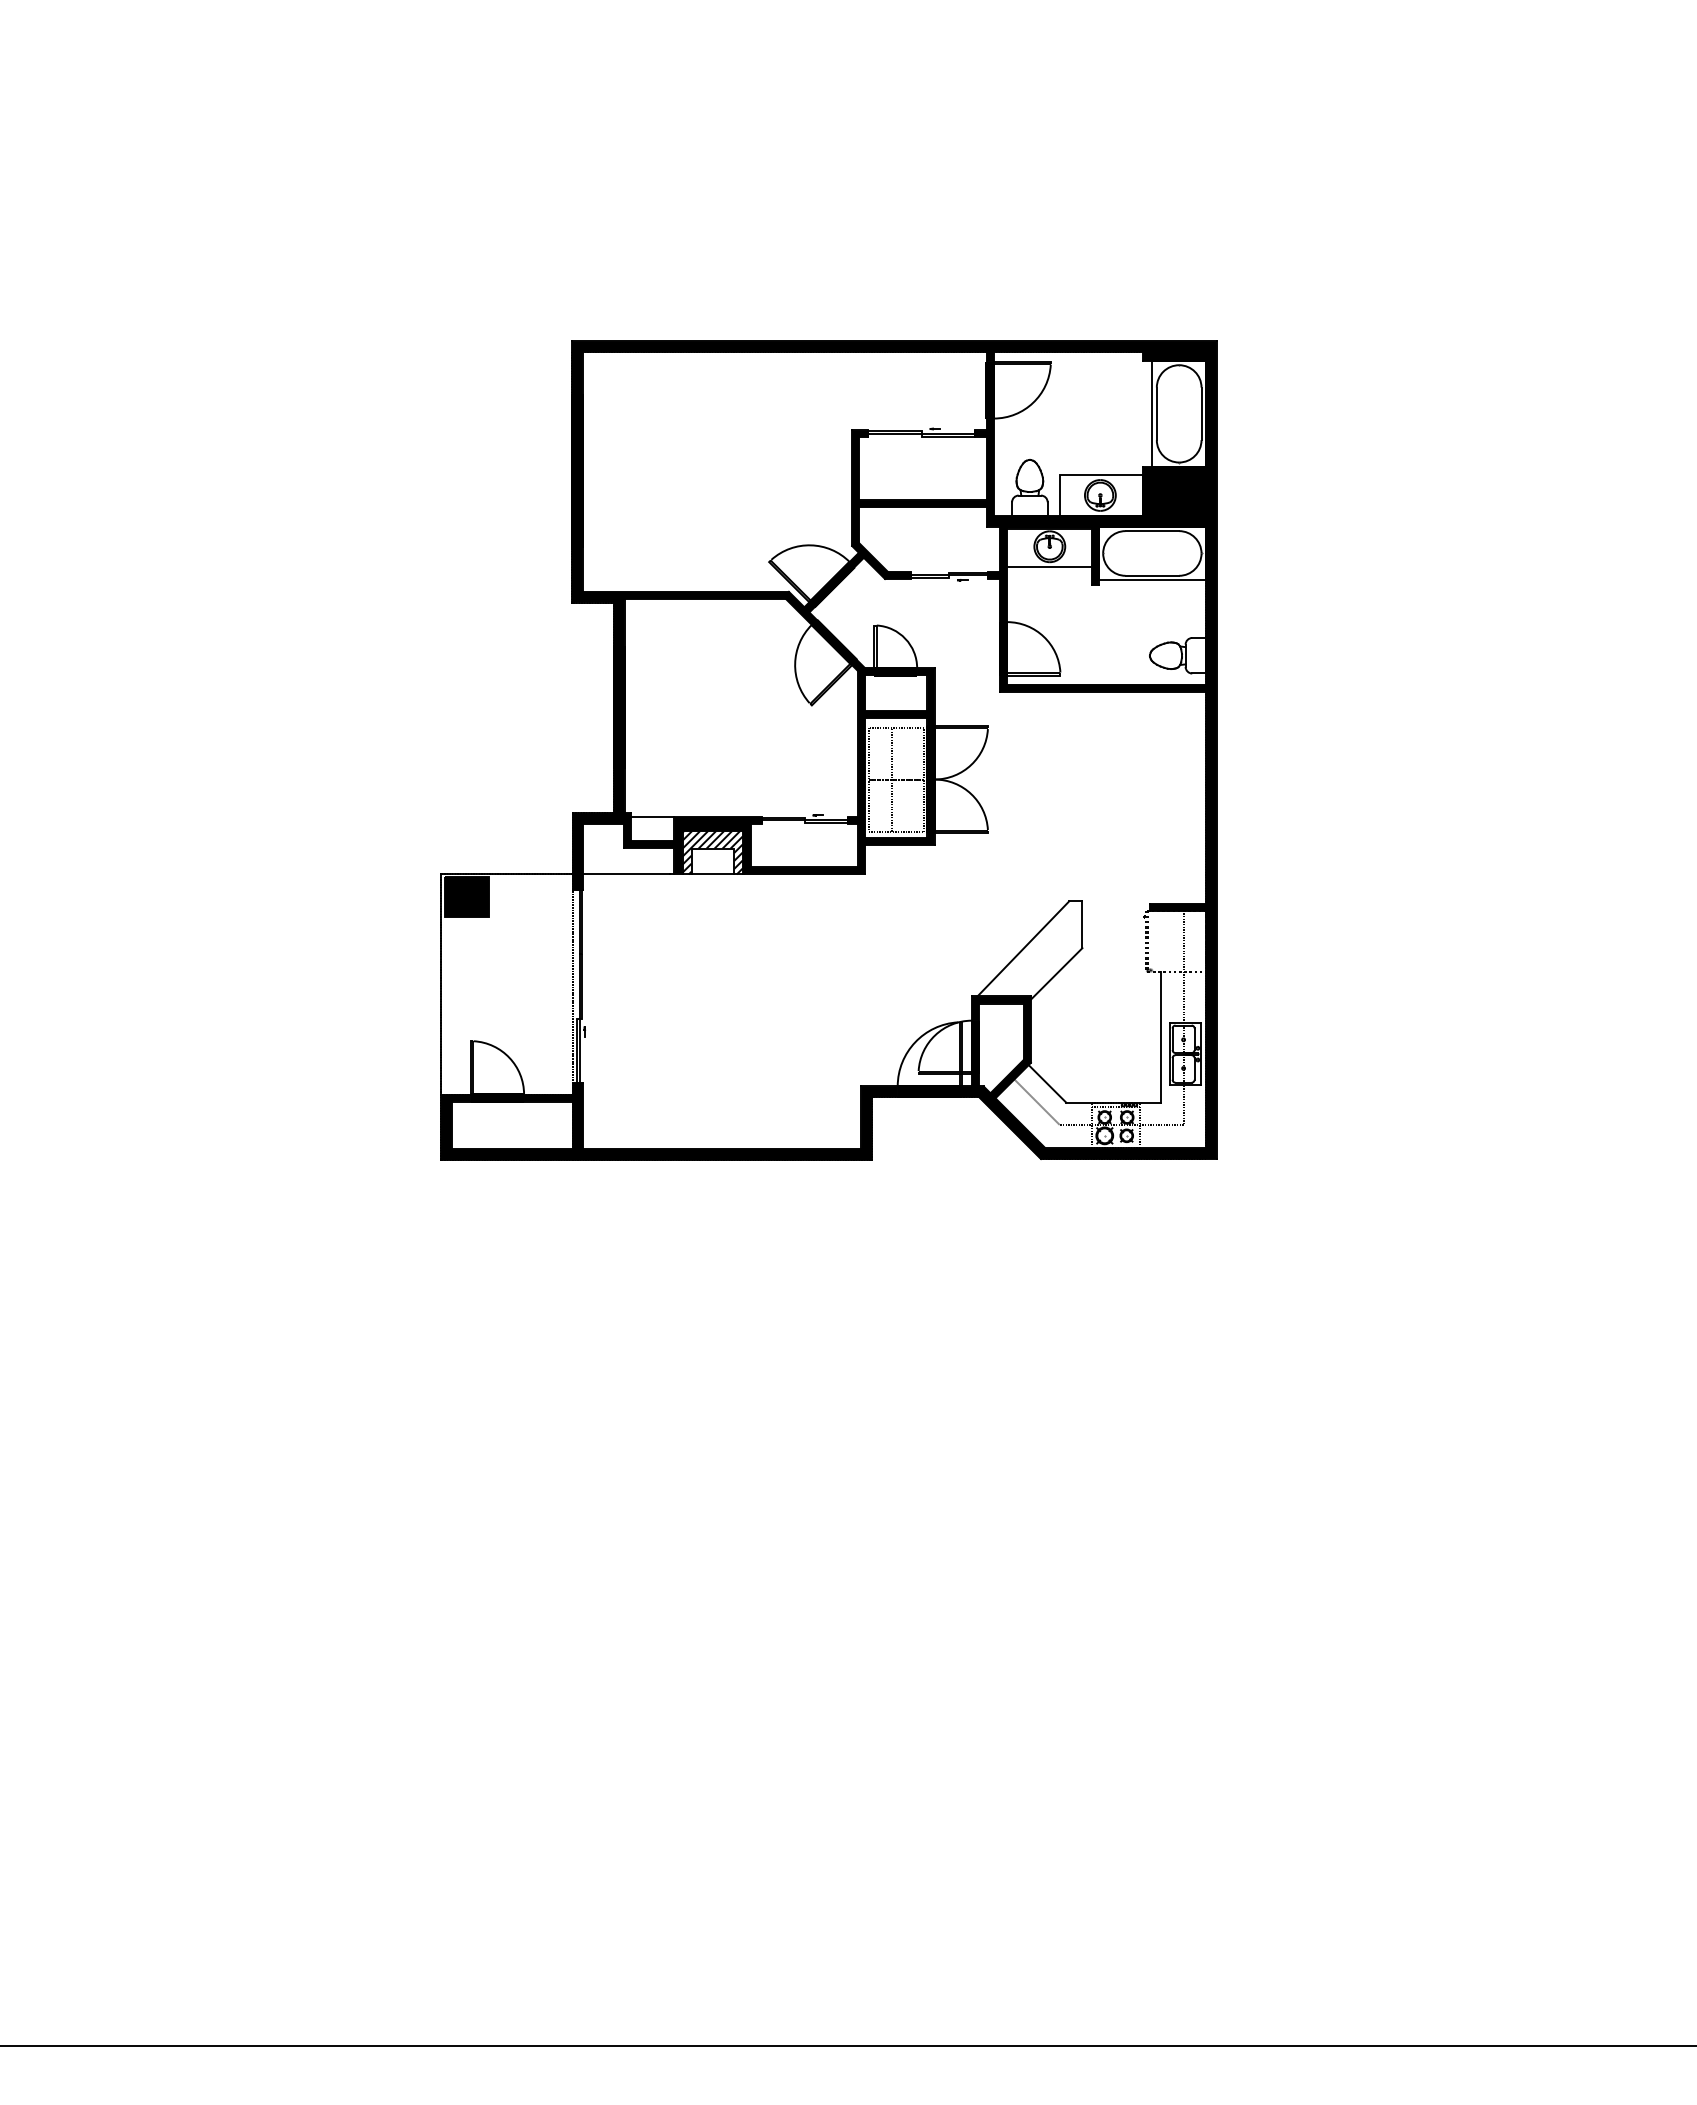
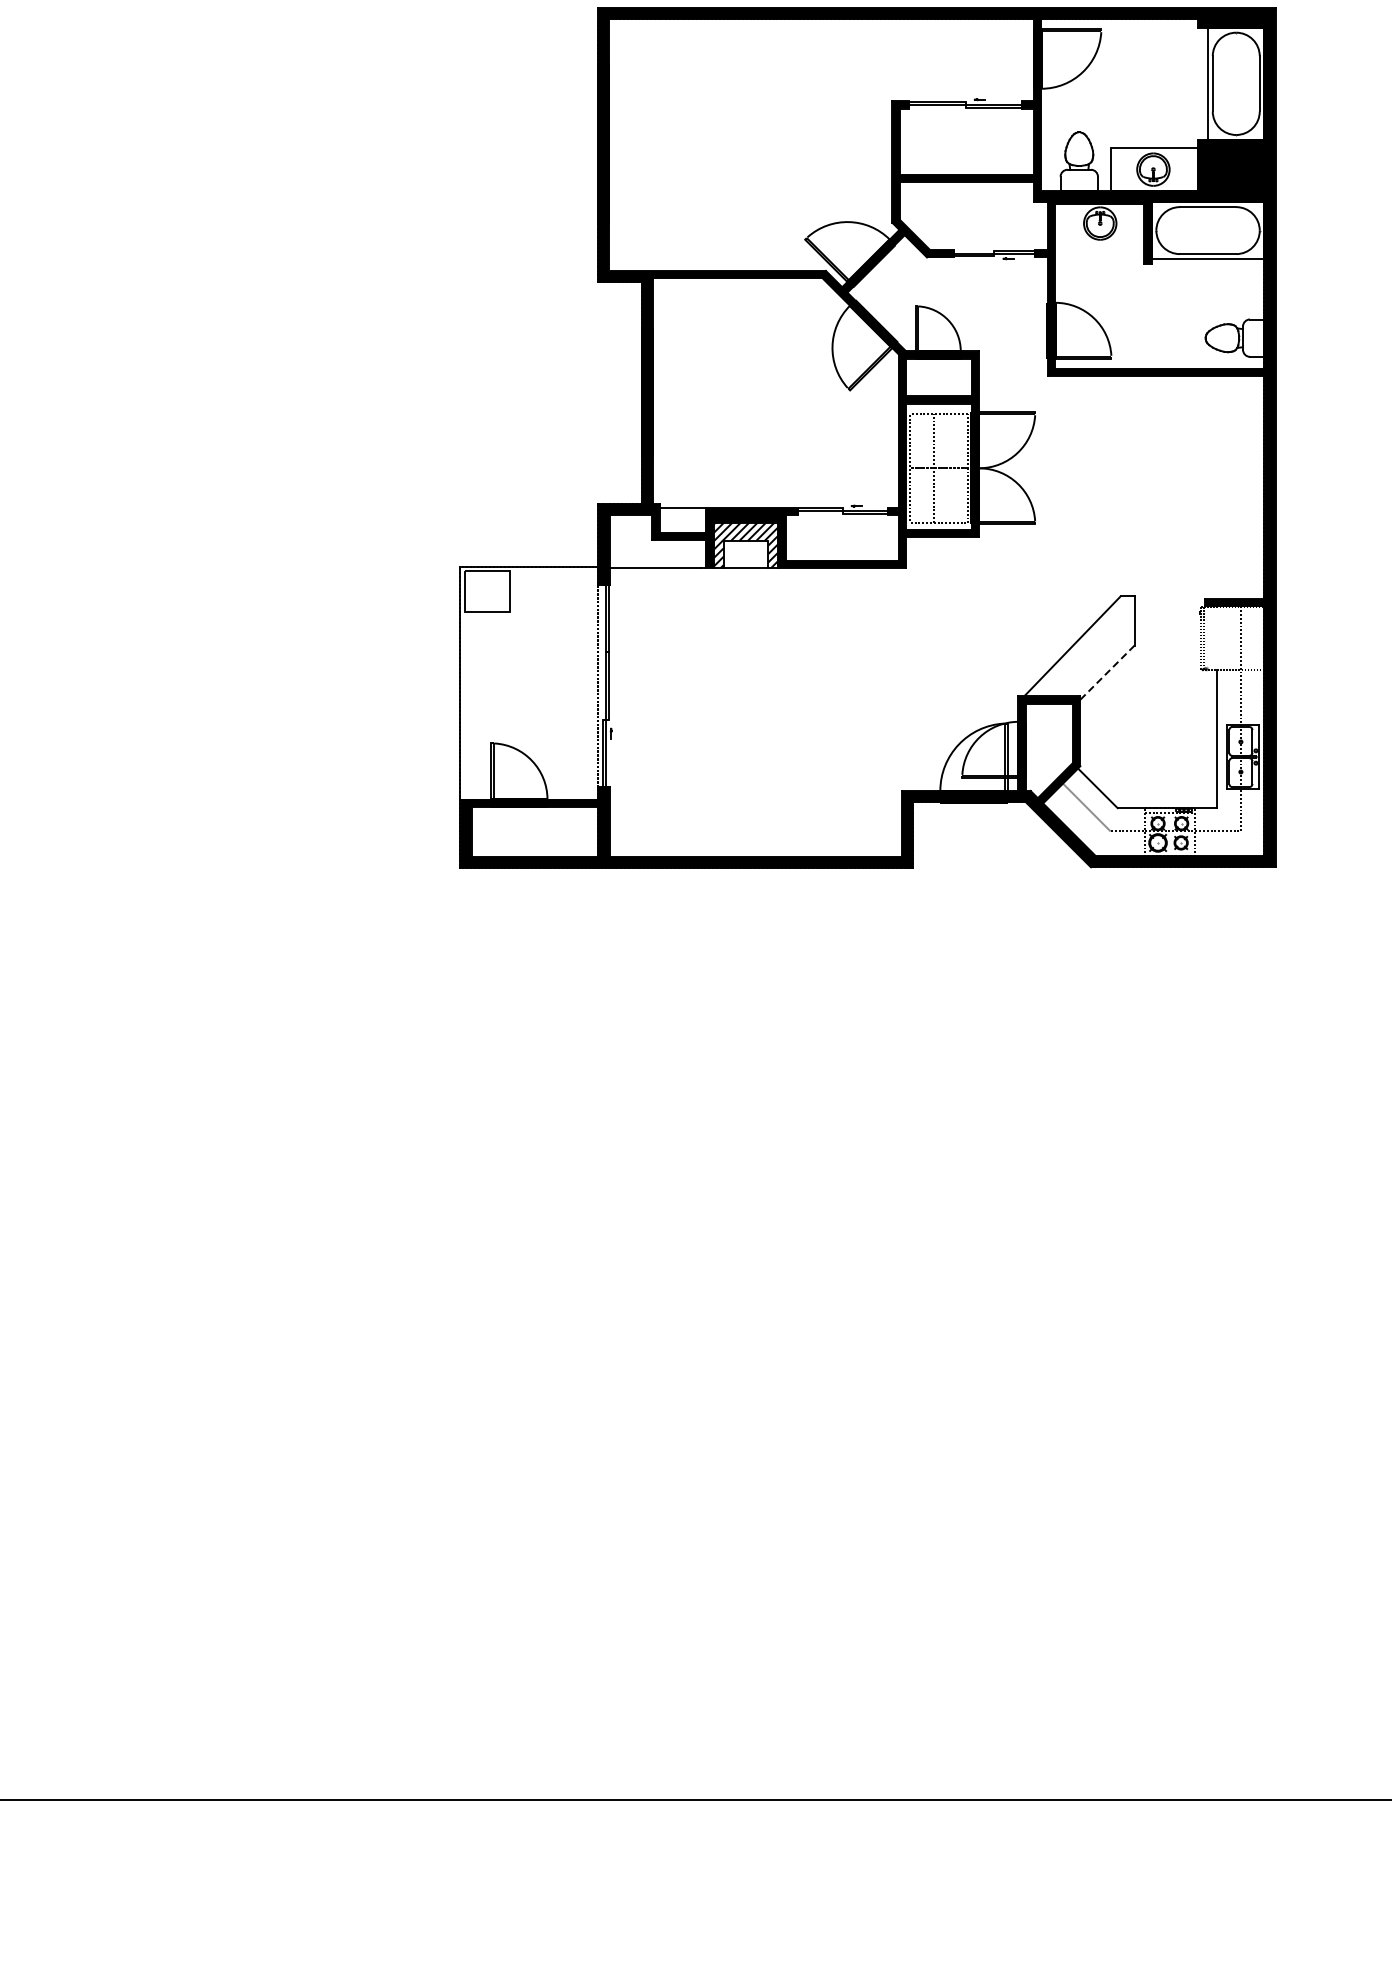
line: (1049, 566) -> (1099, 244), removed
fill: (466, 896) -> (486, 591), removed
line: (1057, 973) -> (1108, 672), solid -> dashed

